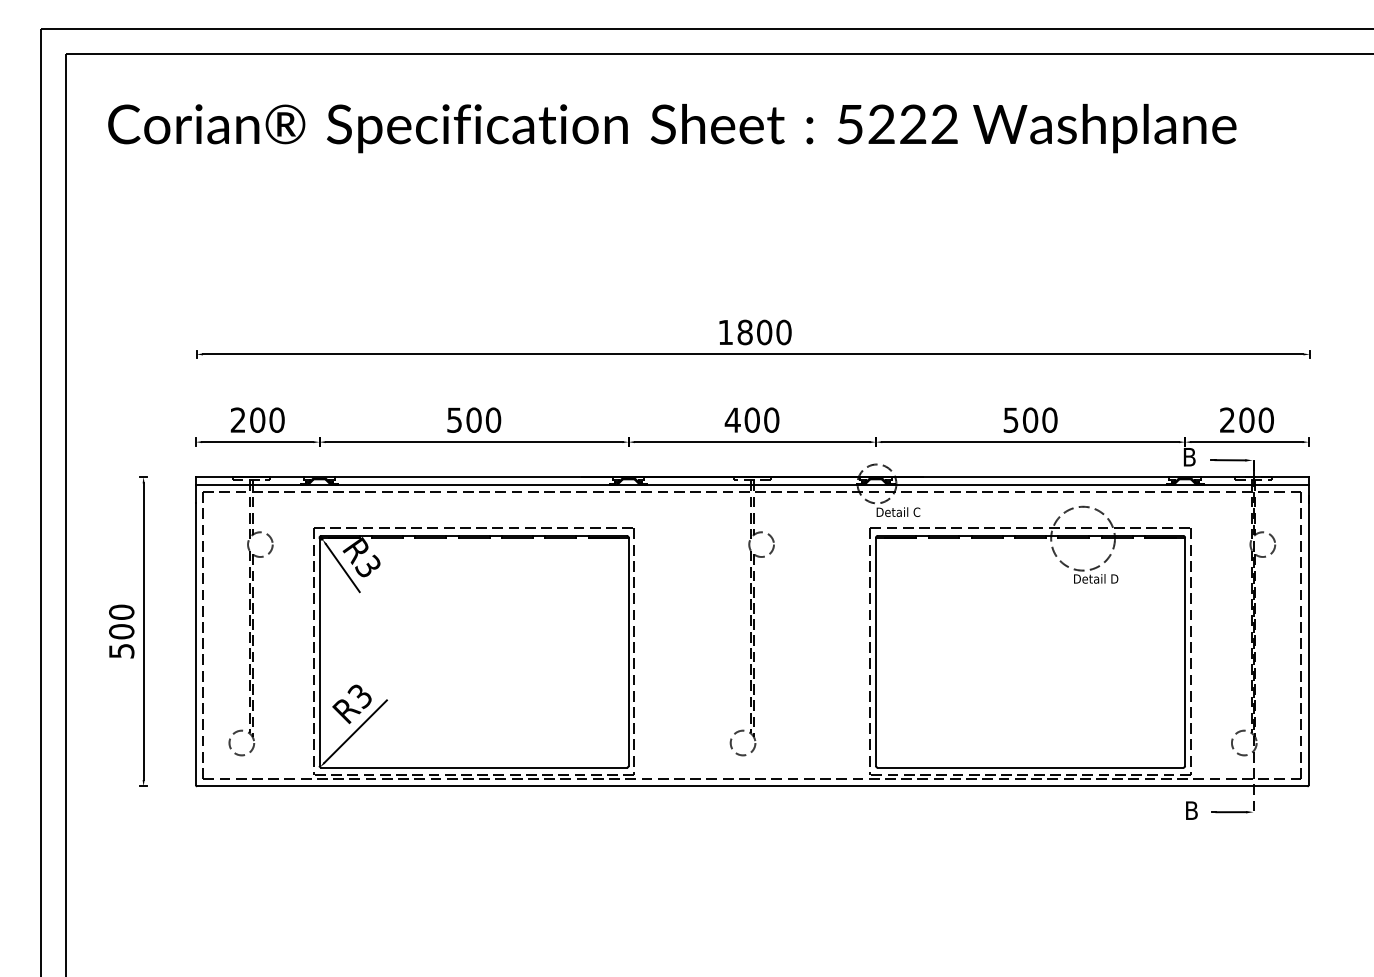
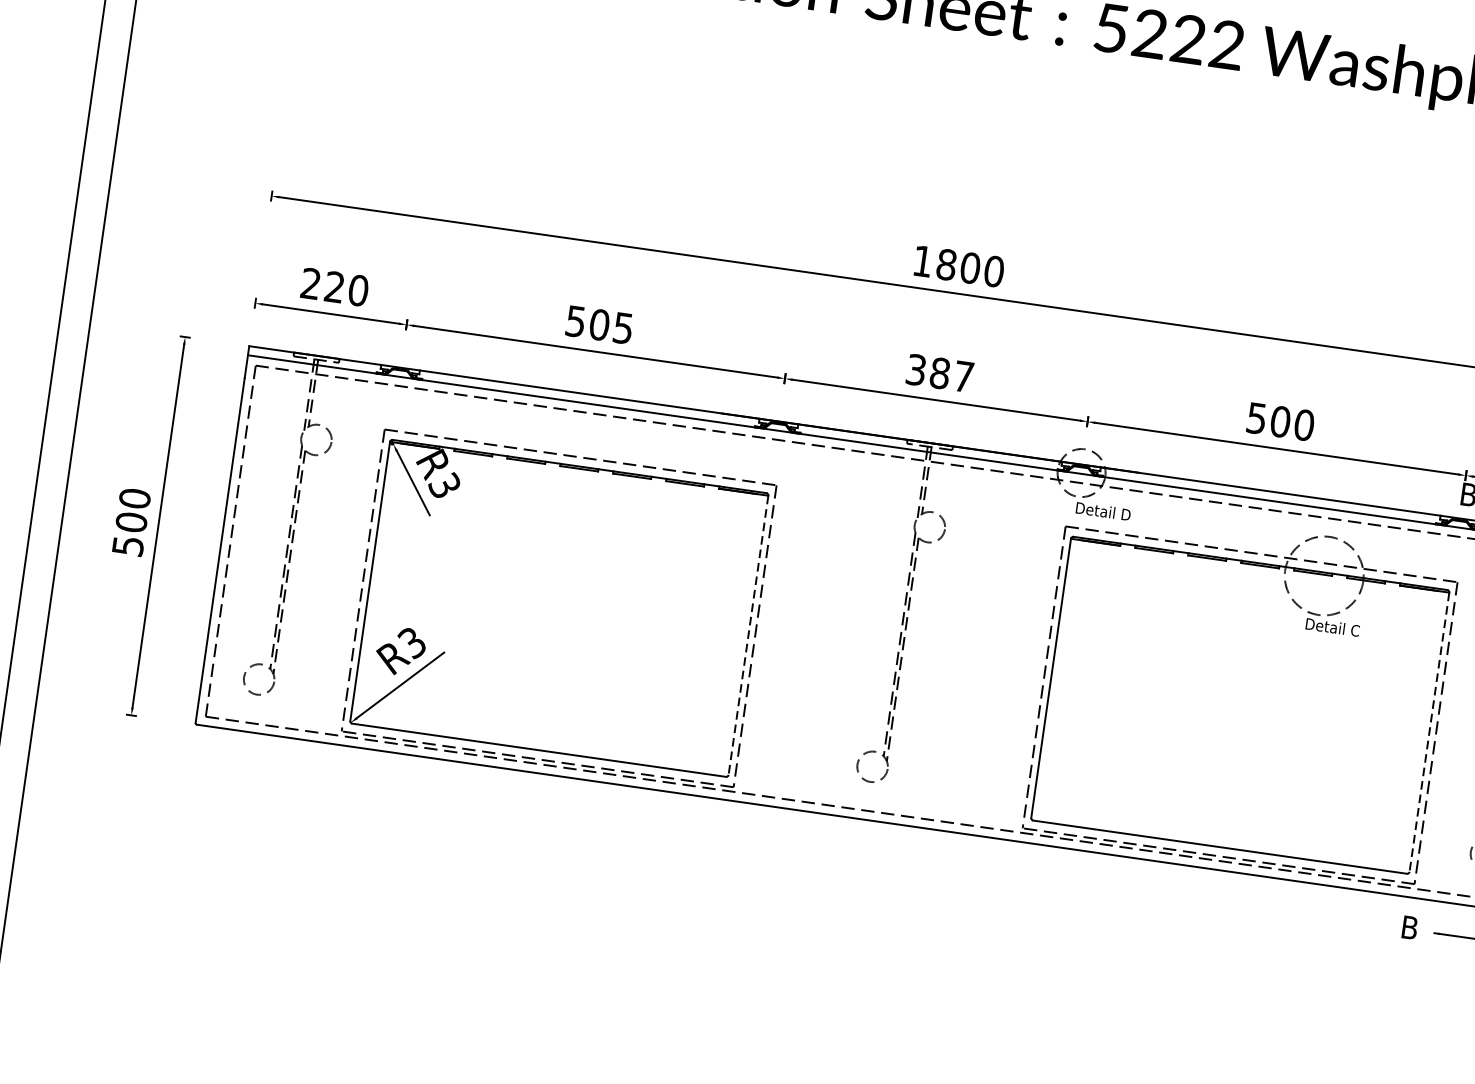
text: (257, 419) -> (334, 286), 200 -> 220
text: (493, 419) -> (623, 327), 500 -> 505
text: (751, 419) -> (939, 372), 400 -> 387
text: (916, 511) -> (1125, 513), Detail C -> Detail D
text: (1114, 578) -> (1355, 630), Detail D -> Detail C
line: (628, 652) -> (748, 636), solid -> dashed
line: (1185, 652) -> (1429, 733), solid -> dashed

